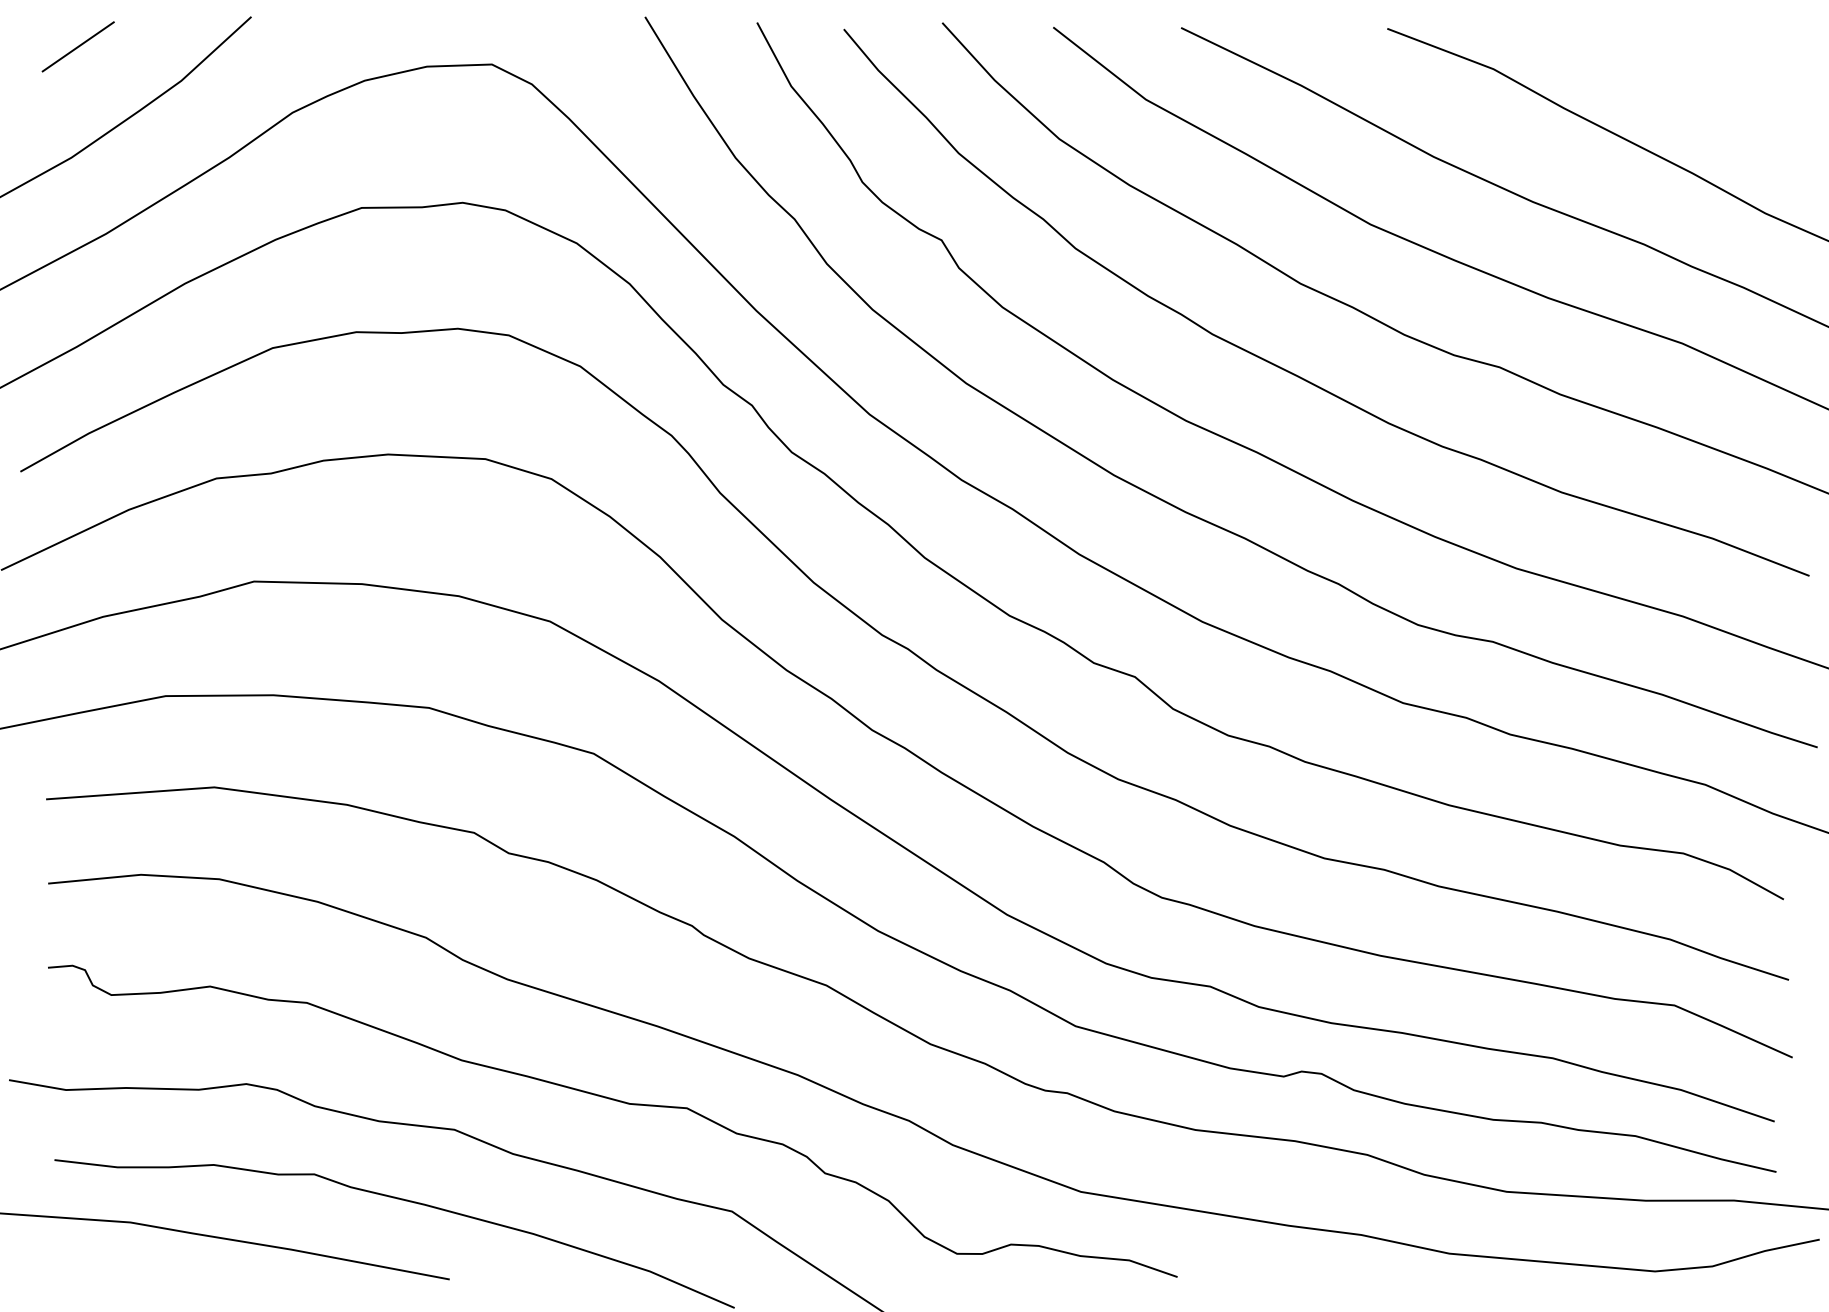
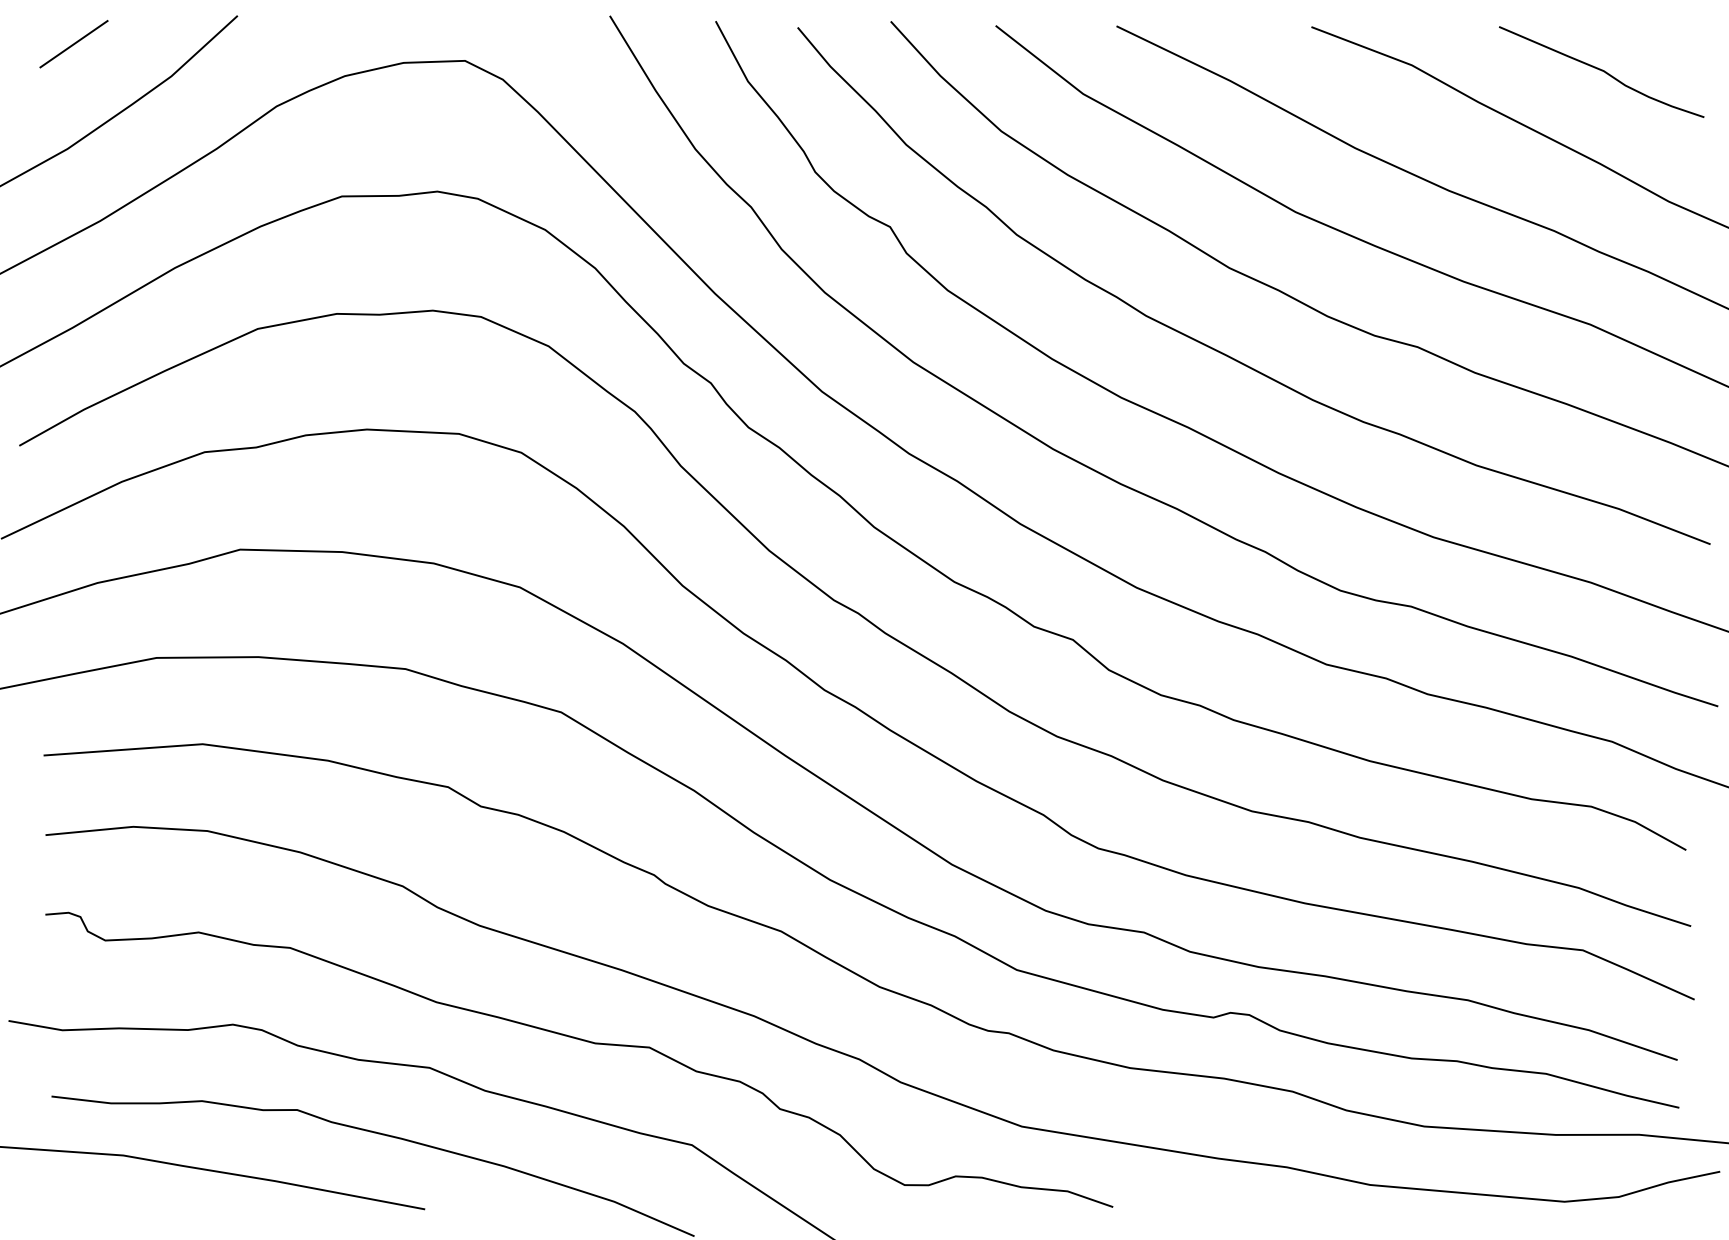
part: (1693, 75) -> (1600, 71), added

